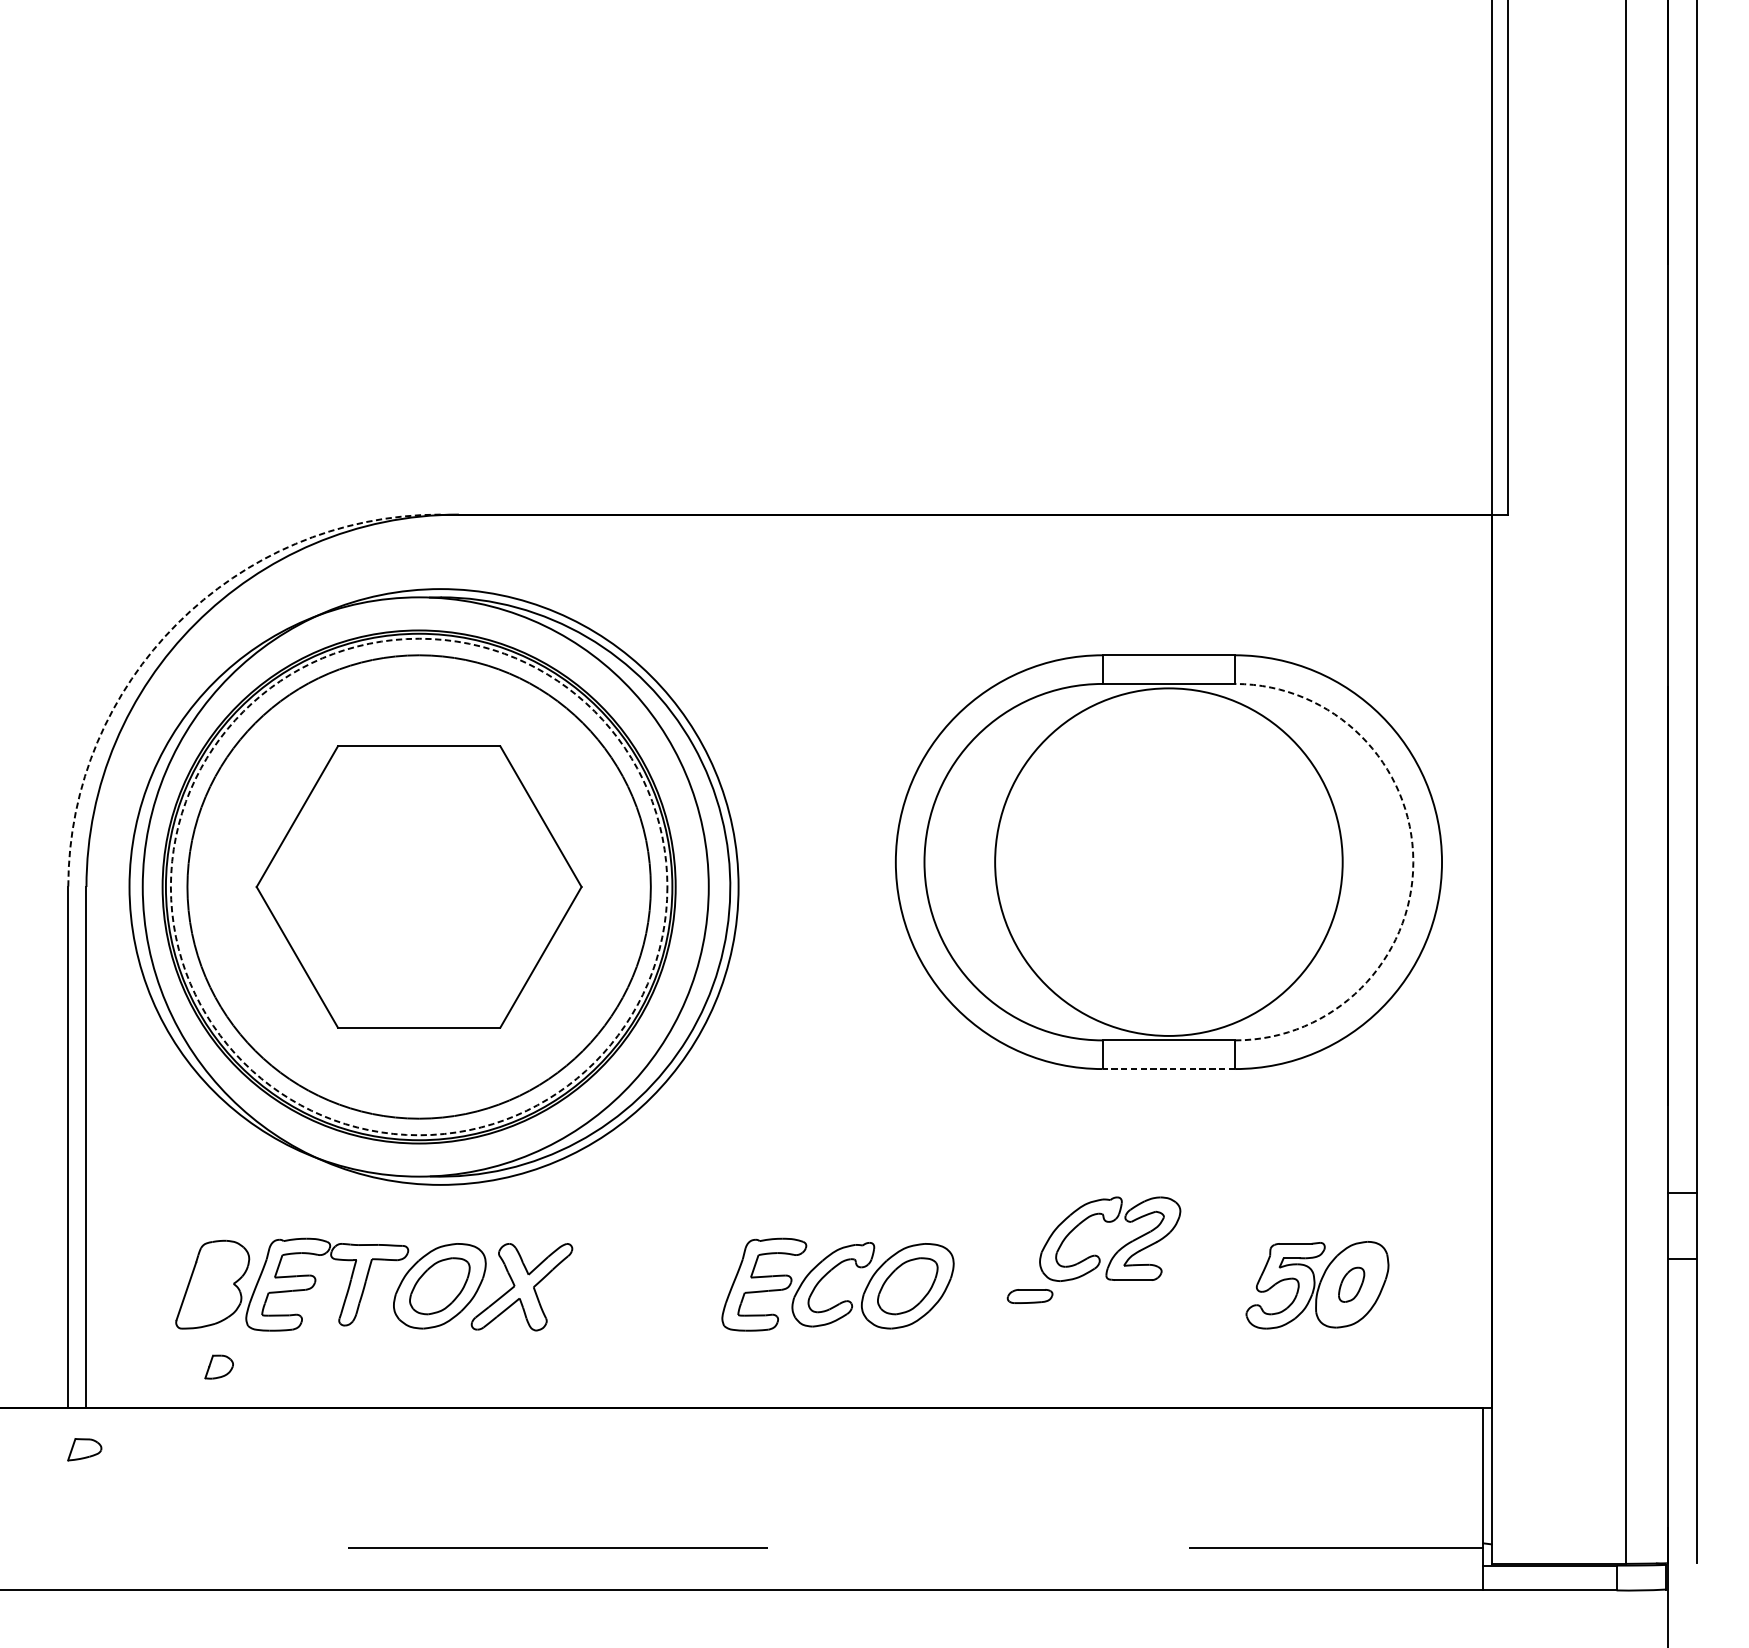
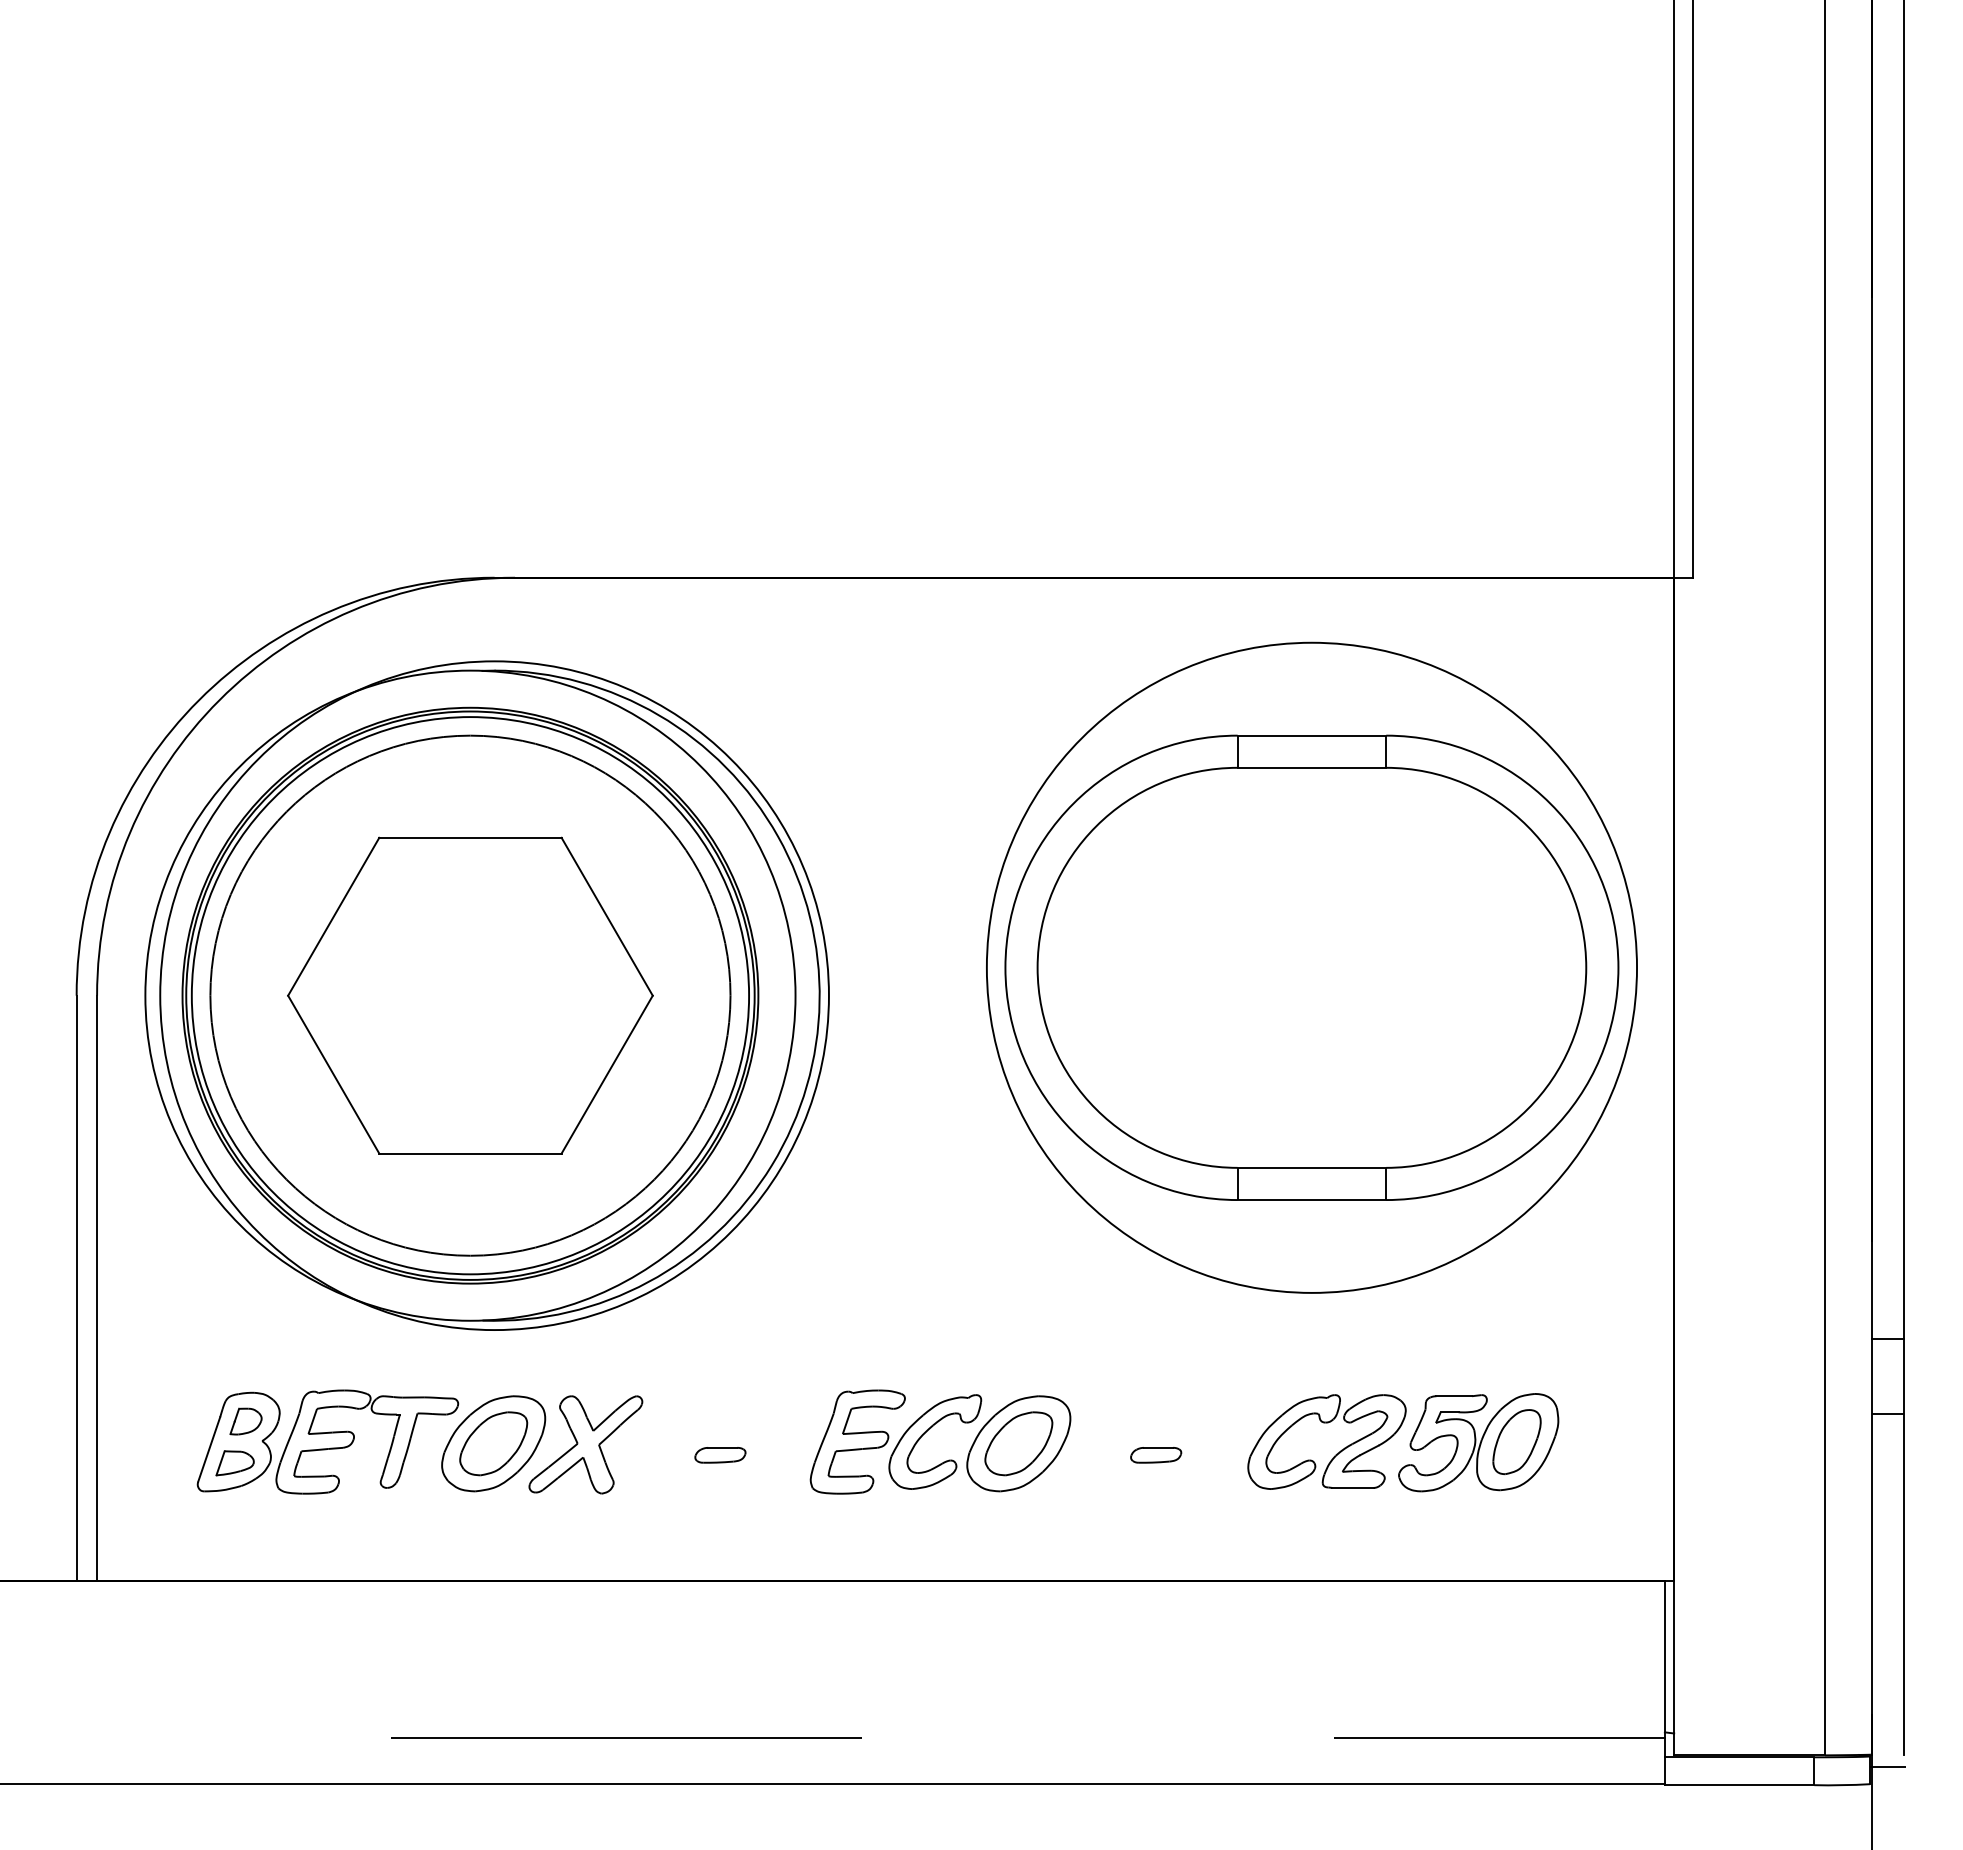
arc: (177, 623) -> (199, 700), dashed -> solid
circle: (1168, 861) -> (1311, 967), size x1.67
arc: (1413, 861) -> (1586, 967), dashed -> solid
circle: (419, 886) -> (470, 995), dashed -> solid
line: (1168, 1069) -> (1311, 1200), dashed -> solid
part: (1118, 1249) -> (1336, 1453), moved
part: (1351, 1285) -> (1516, 1442), size x1.67
part: (641, 1296) -> (720, 1455), added
part: (218, 1367) -> (245, 1421), moved
part: (84, 1449) -> (234, 1463), moved
line: (1681, 1573) -> (1887, 1766), added

